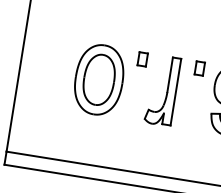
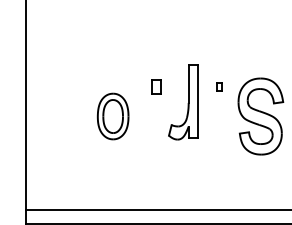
part: (199, 68) -> (219, 86), size x0.6
part: (98, 79) -> (112, 116), size x0.6
part: (162, 90) -> (183, 102), moved

